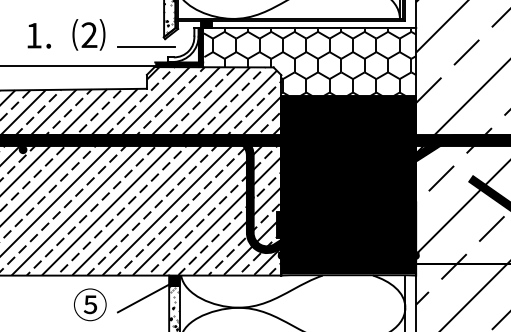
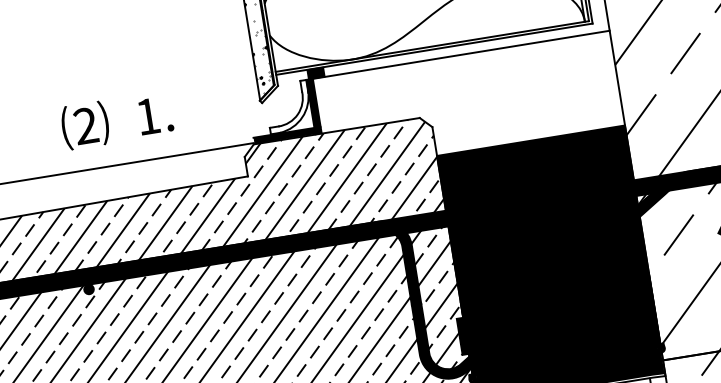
text: (38, 34) -> (84, 125), ⒈ -> ⑵
text: (88, 34) -> (154, 113), ⑵ -> ⒈
line: (145, 46) -> (236, 117), removed
hatch: (309, 62) -> (468, 103), removed

